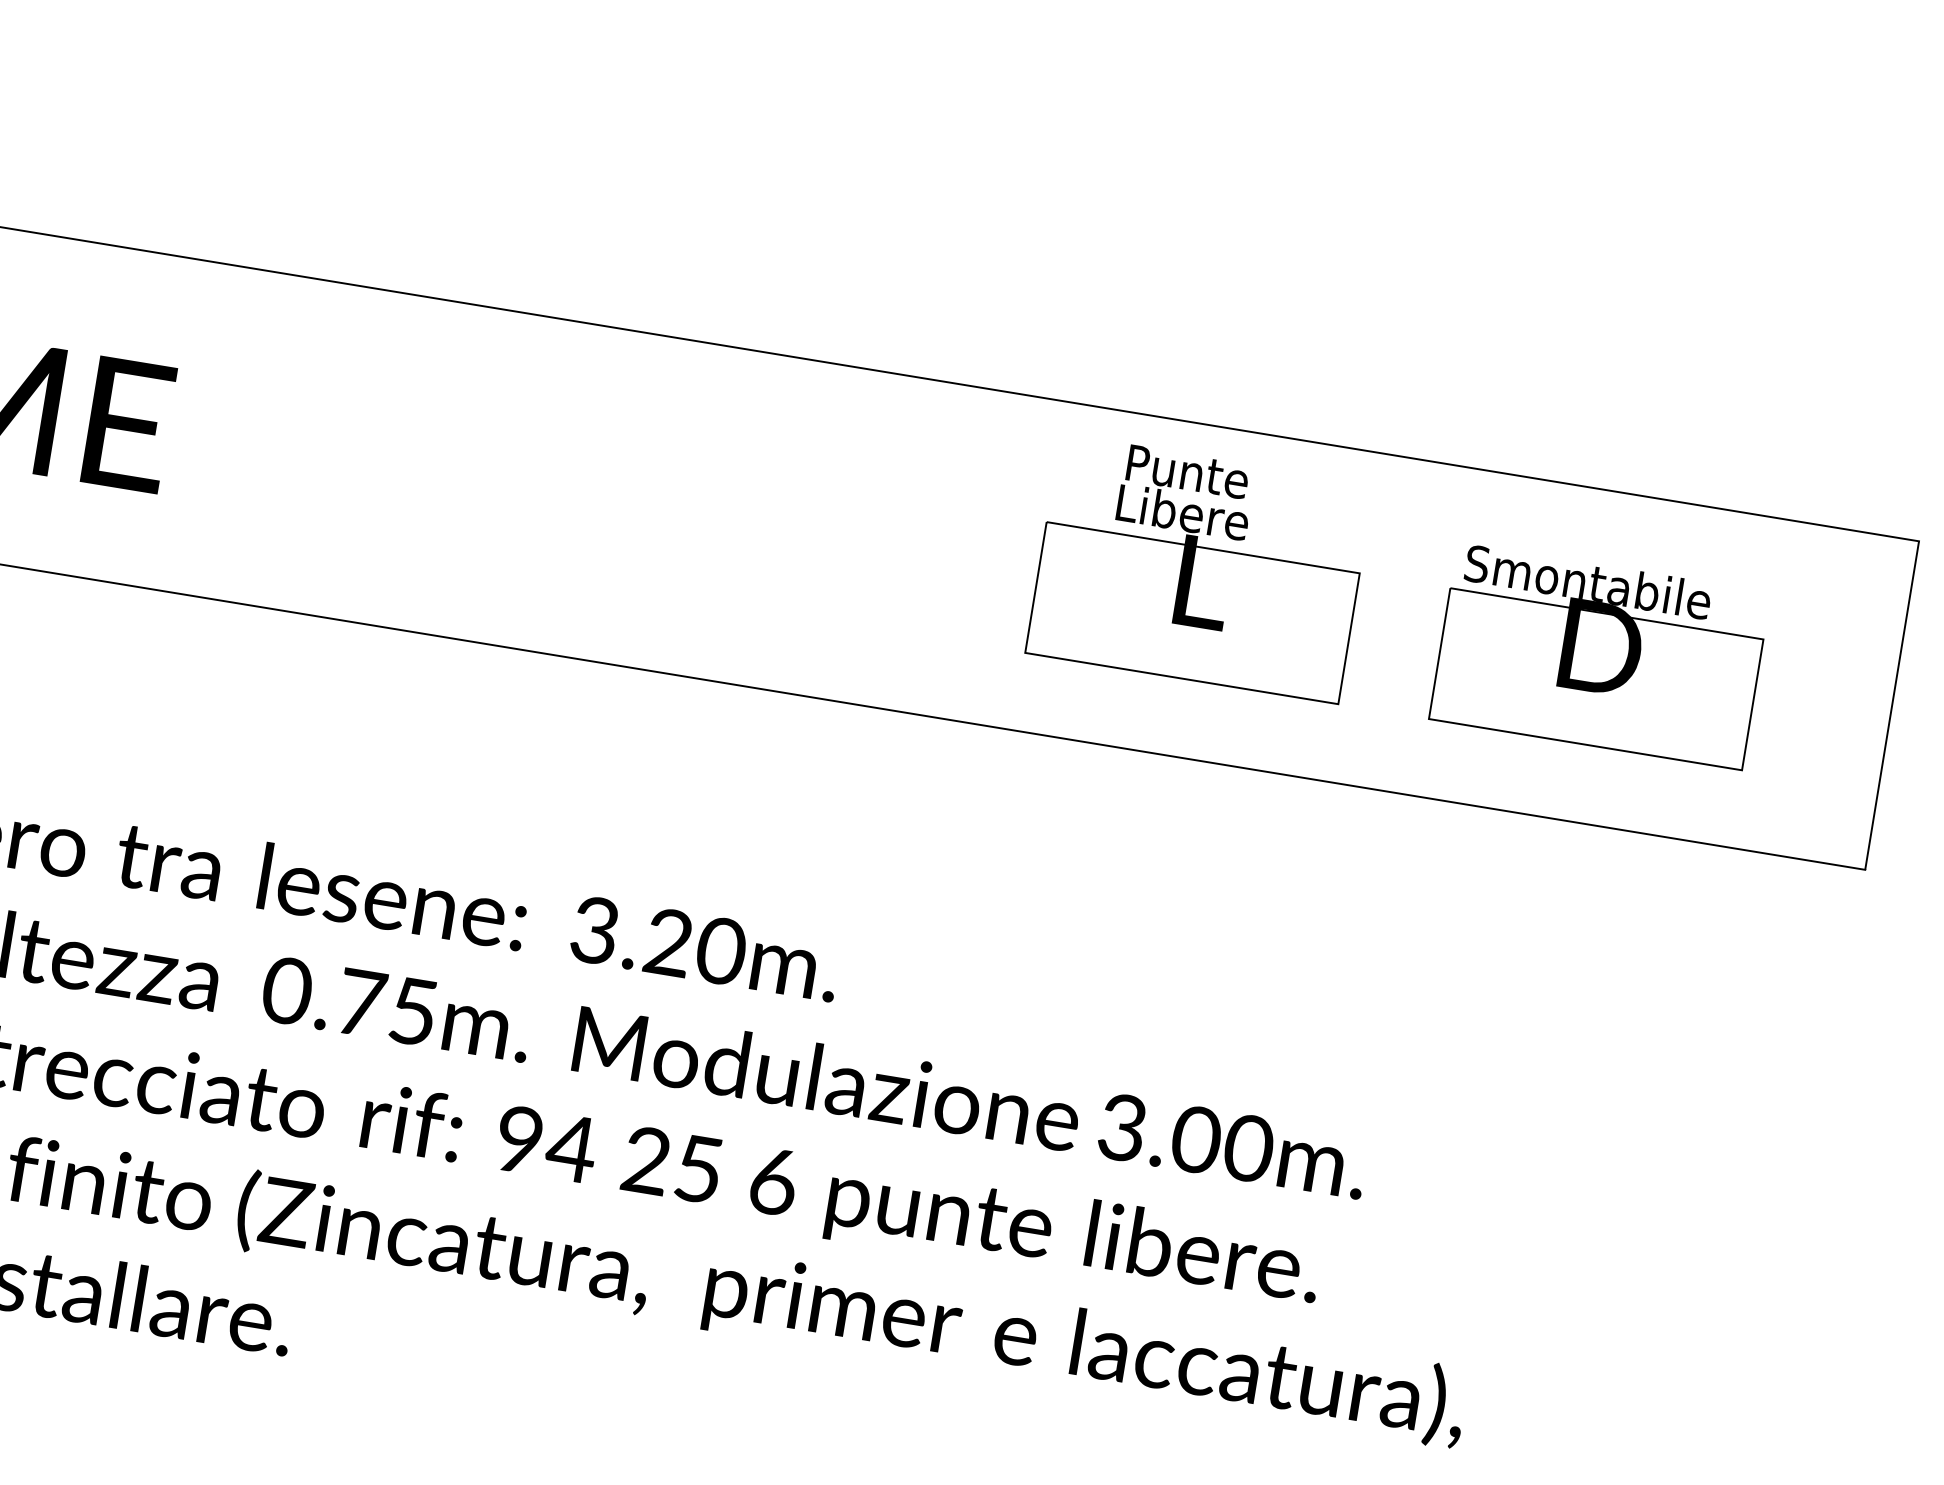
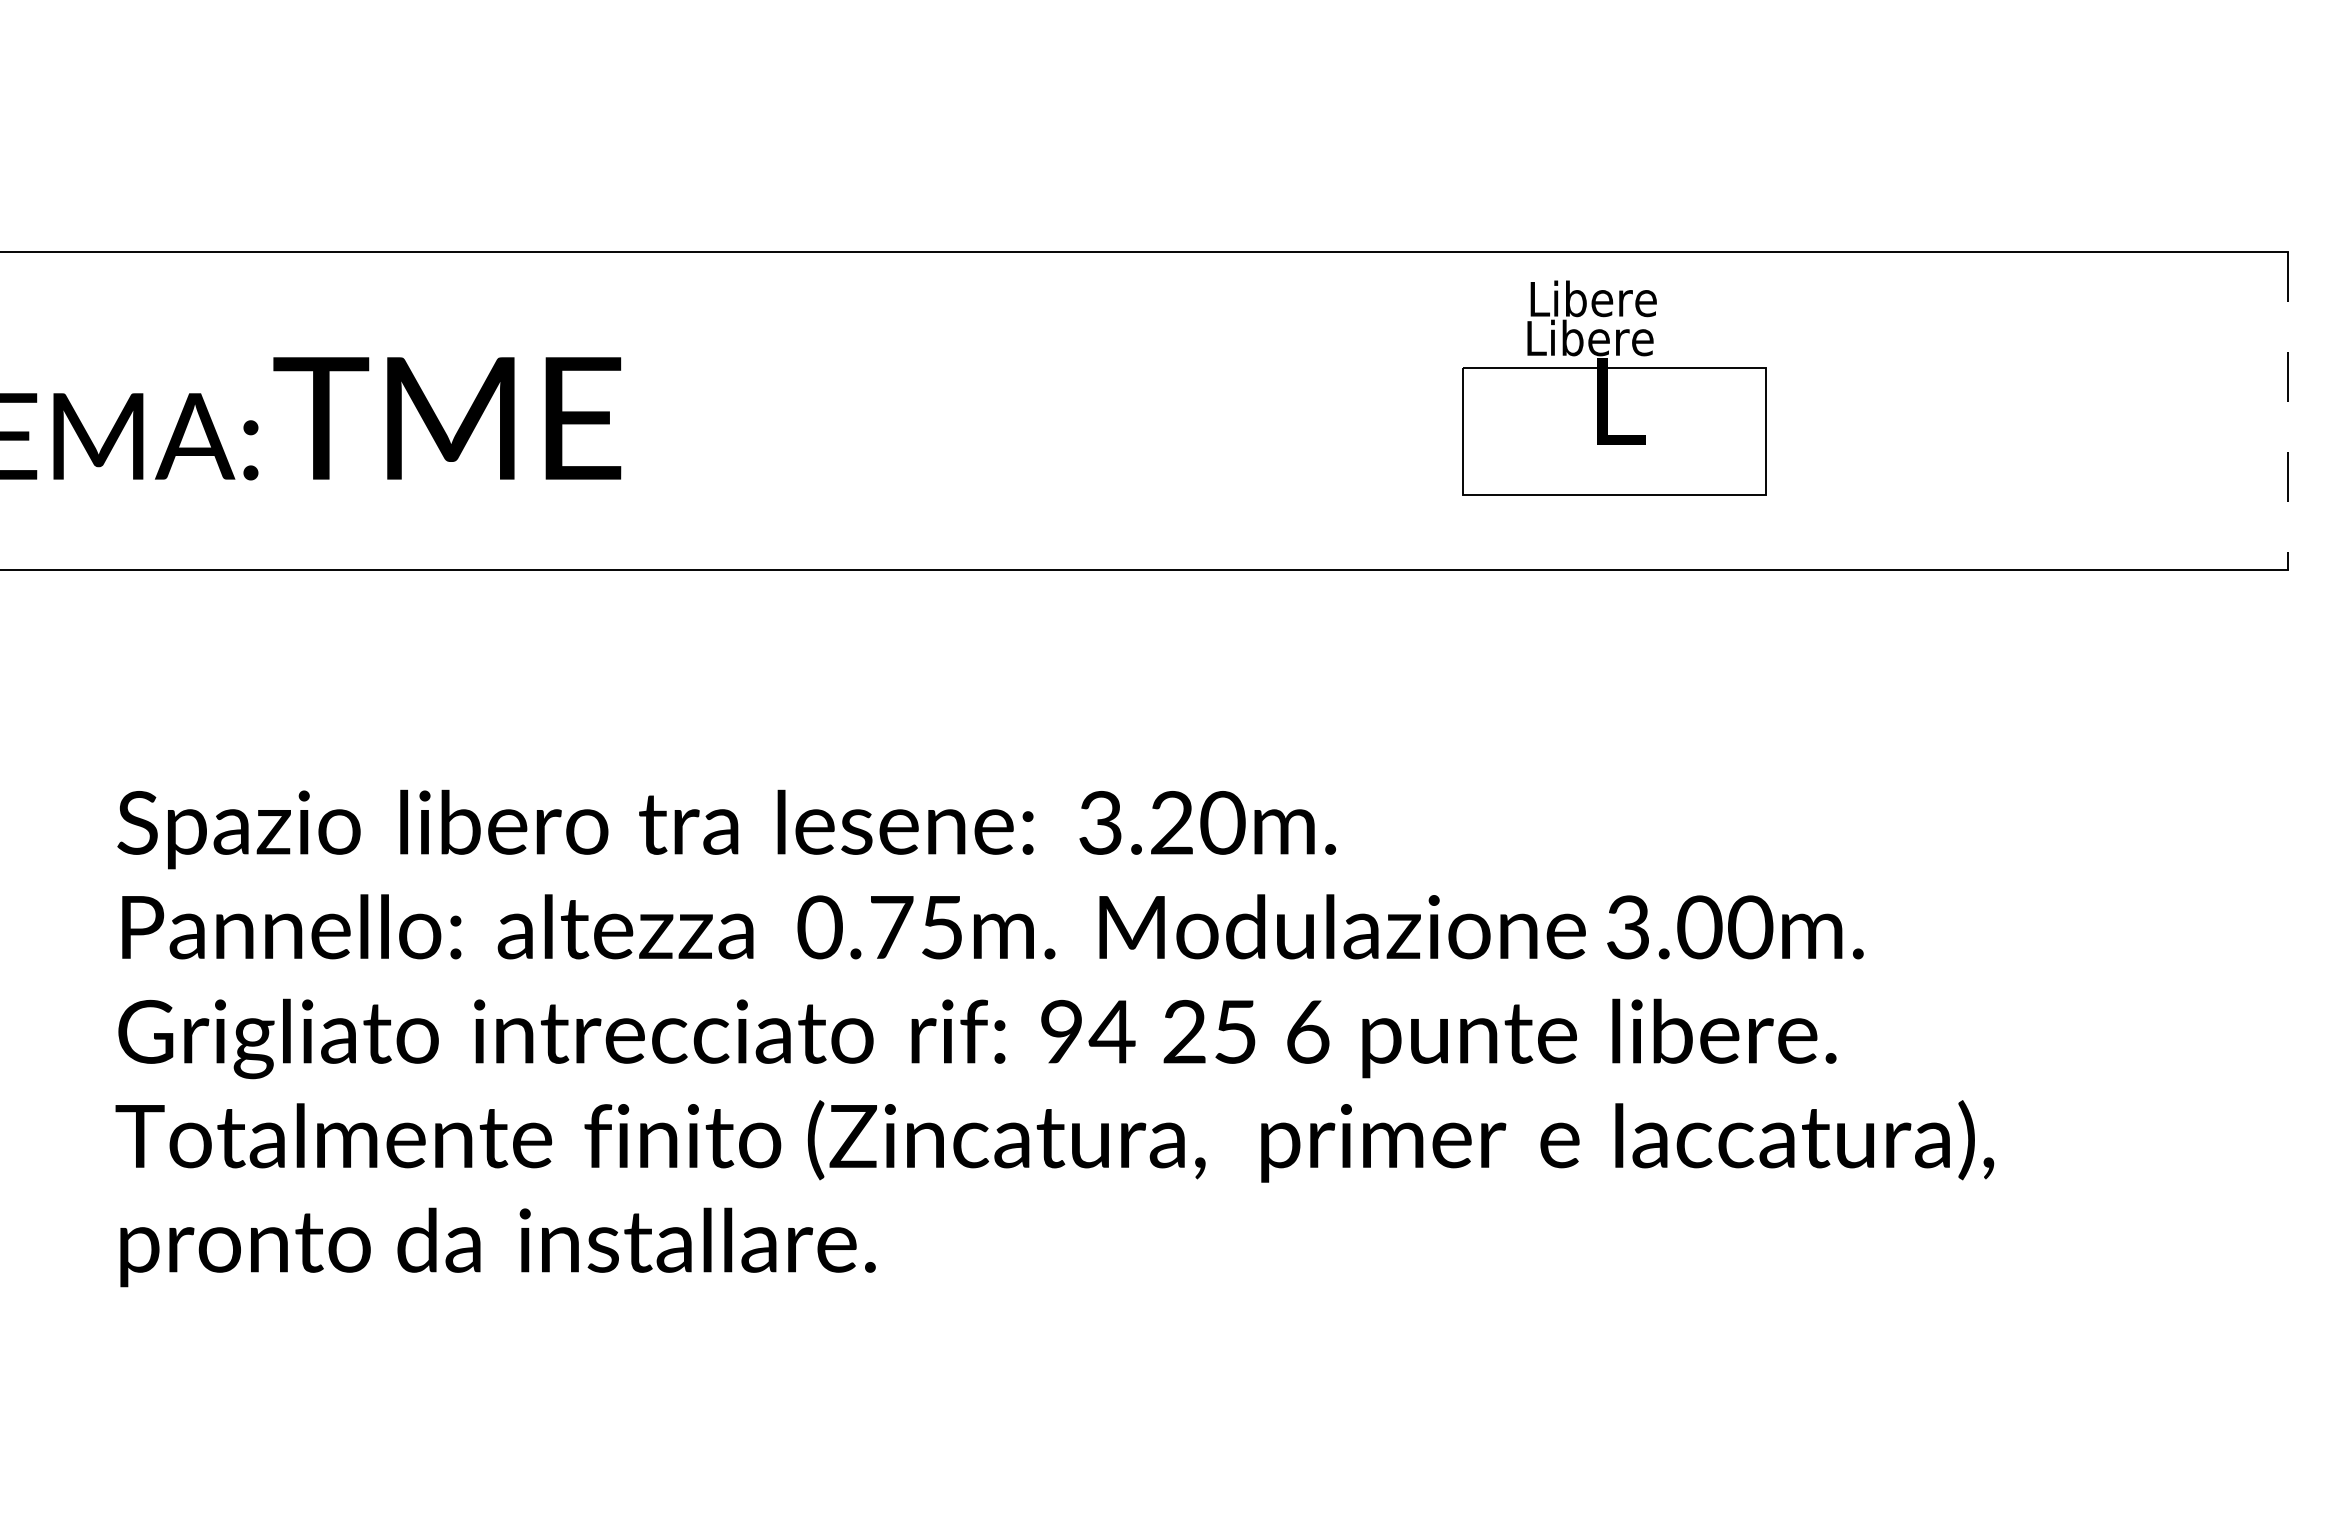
text: (1195, 472) -> (1595, 298), Punte -> Libere
part: (1600, 655) -> (2005, 408), removed
line: (1892, 705) -> (2288, 410), solid -> dashed

